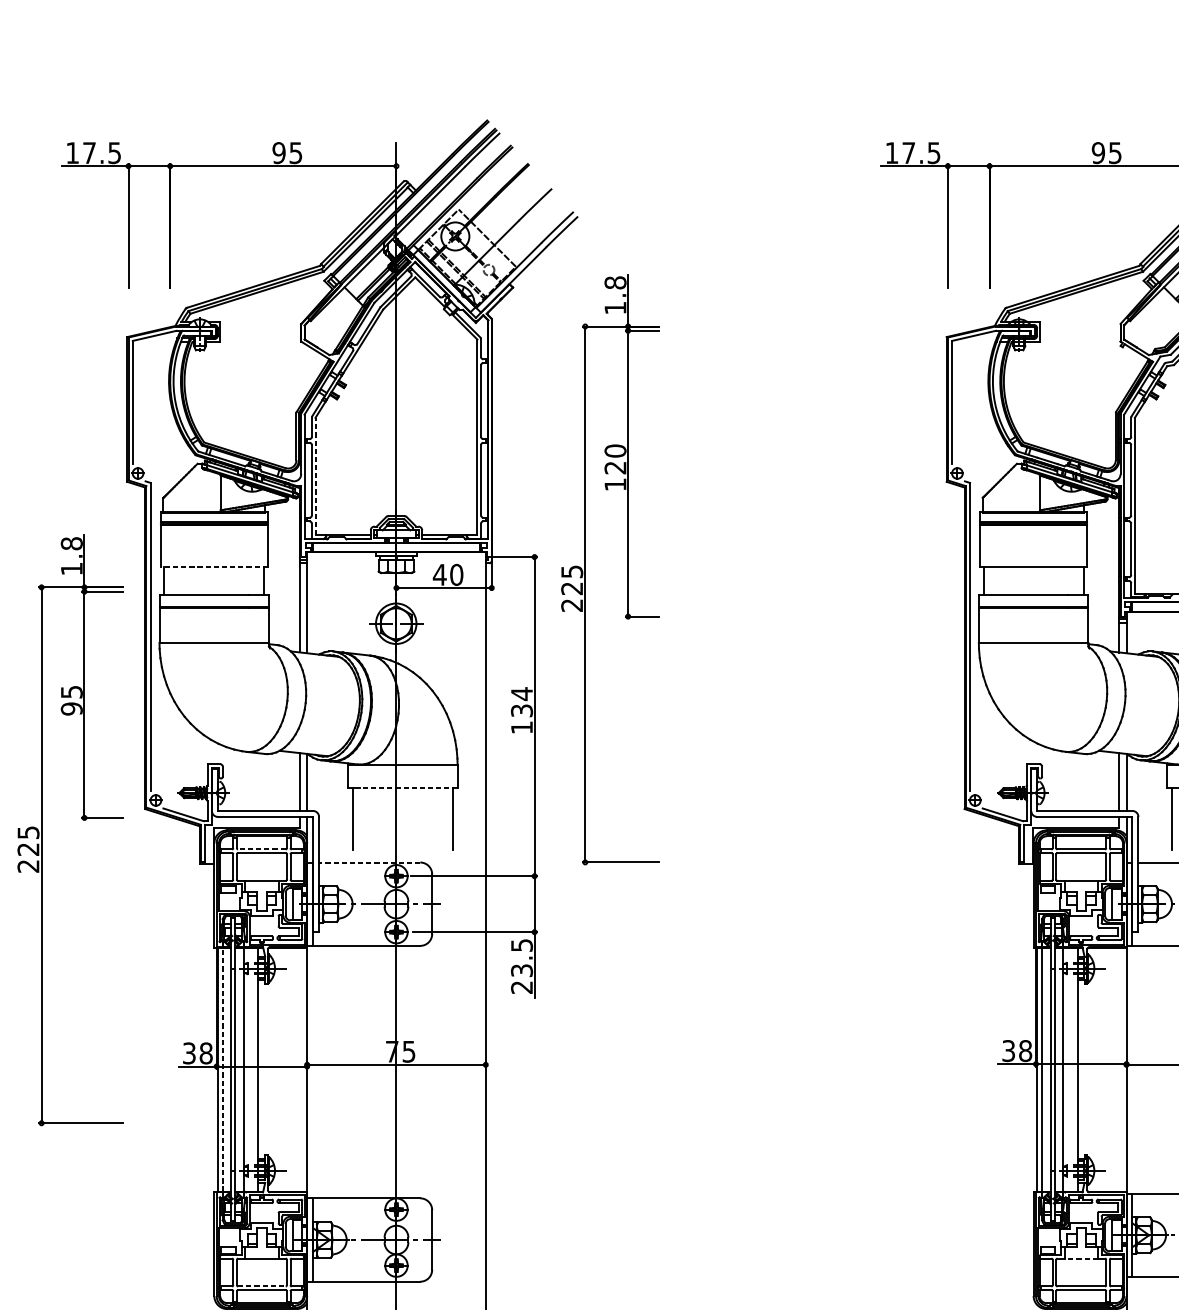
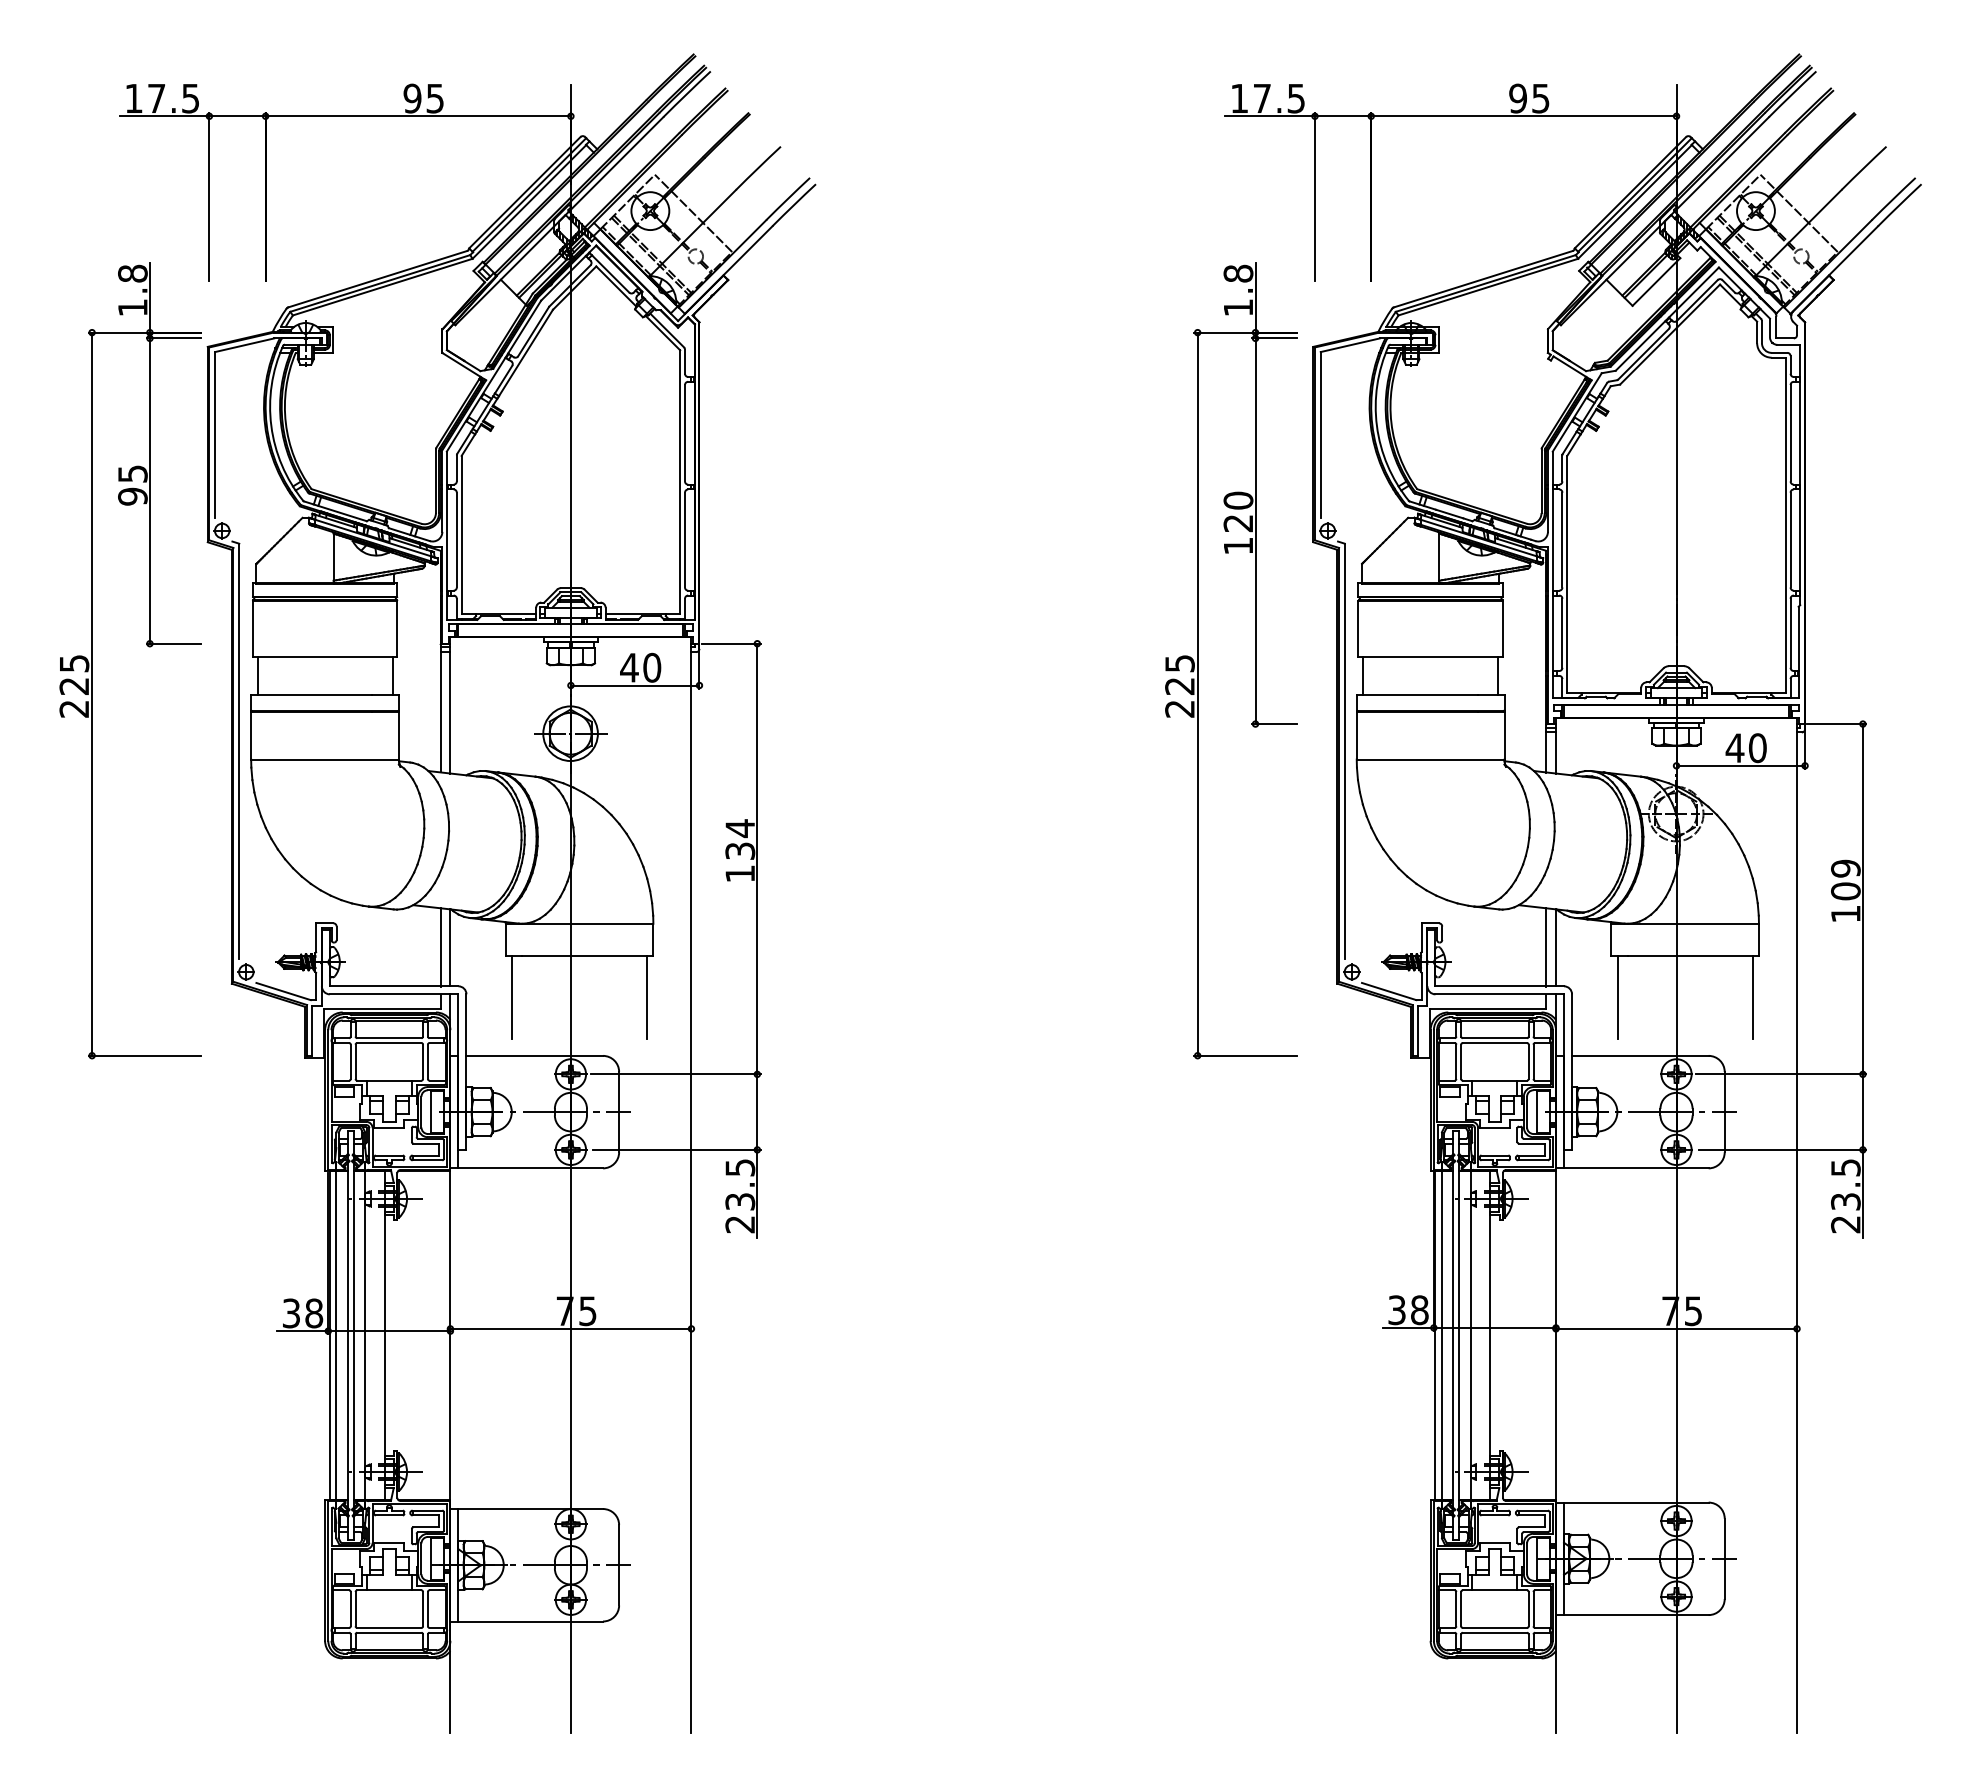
line: (315, 476) -> (461, 534), dashed -> solid
line: (213, 566) -> (324, 656), dashed -> solid
part: (628, 569) -> (1255, 660), moved
line: (408, 788) -> (587, 955), dashed -> solid
part: (81, 819) -> (146, 645), moved
line: (261, 849) -> (388, 1038), dashed -> solid
line: (369, 862) -> (534, 1055), dashed -> solid
line: (222, 1069) -> (336, 1335), dashed -> solid
line: (1080, 1258) -> (1494, 1590), dashed -> solid
line: (262, 1286) -> (389, 1627), dashed -> solid

